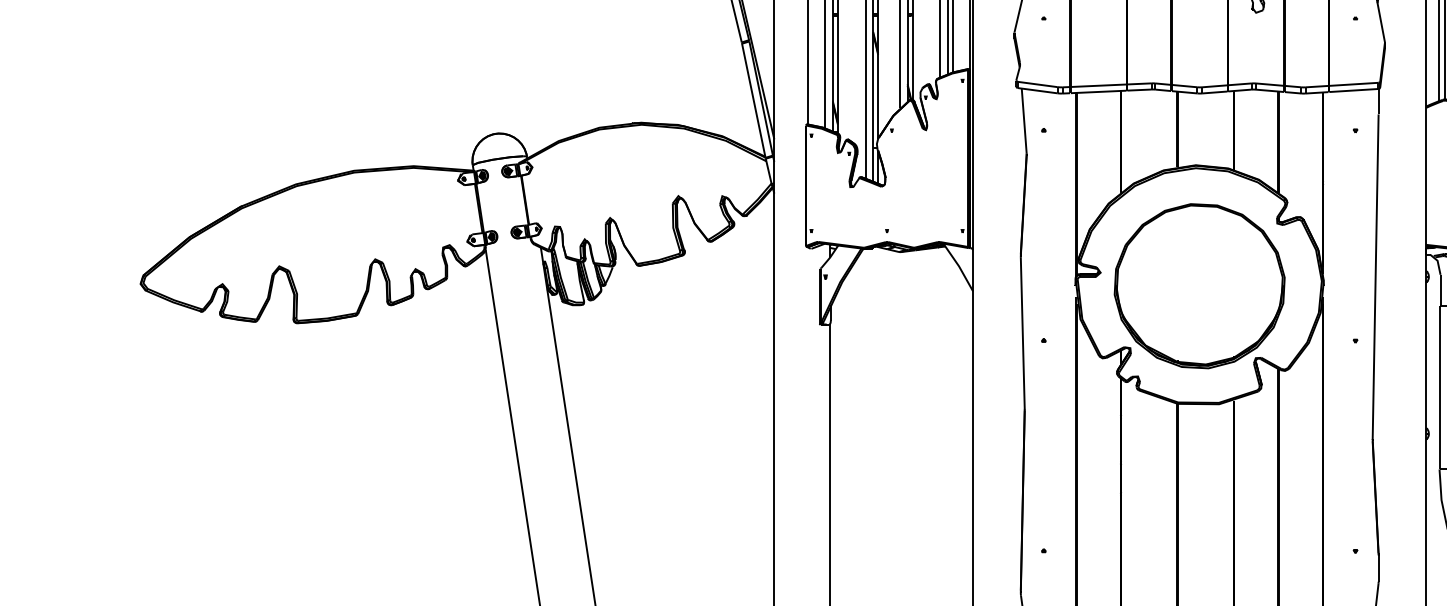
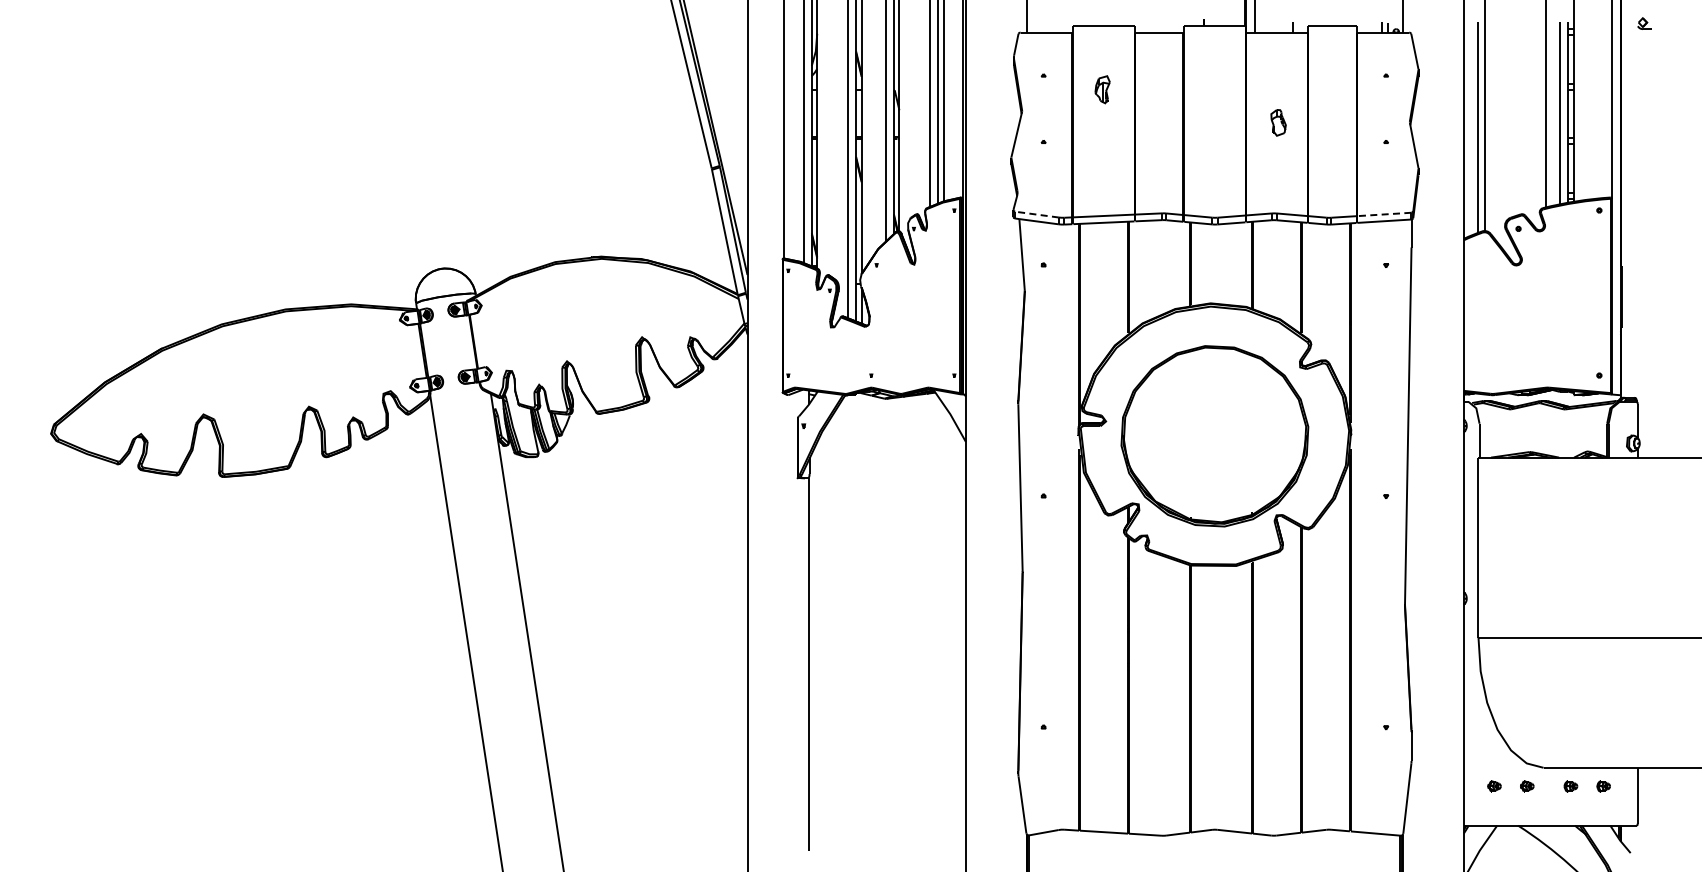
line: (1037, 84) -> (1036, 214), solid -> dashed
line: (1353, 84) -> (1383, 214), solid -> dashed

